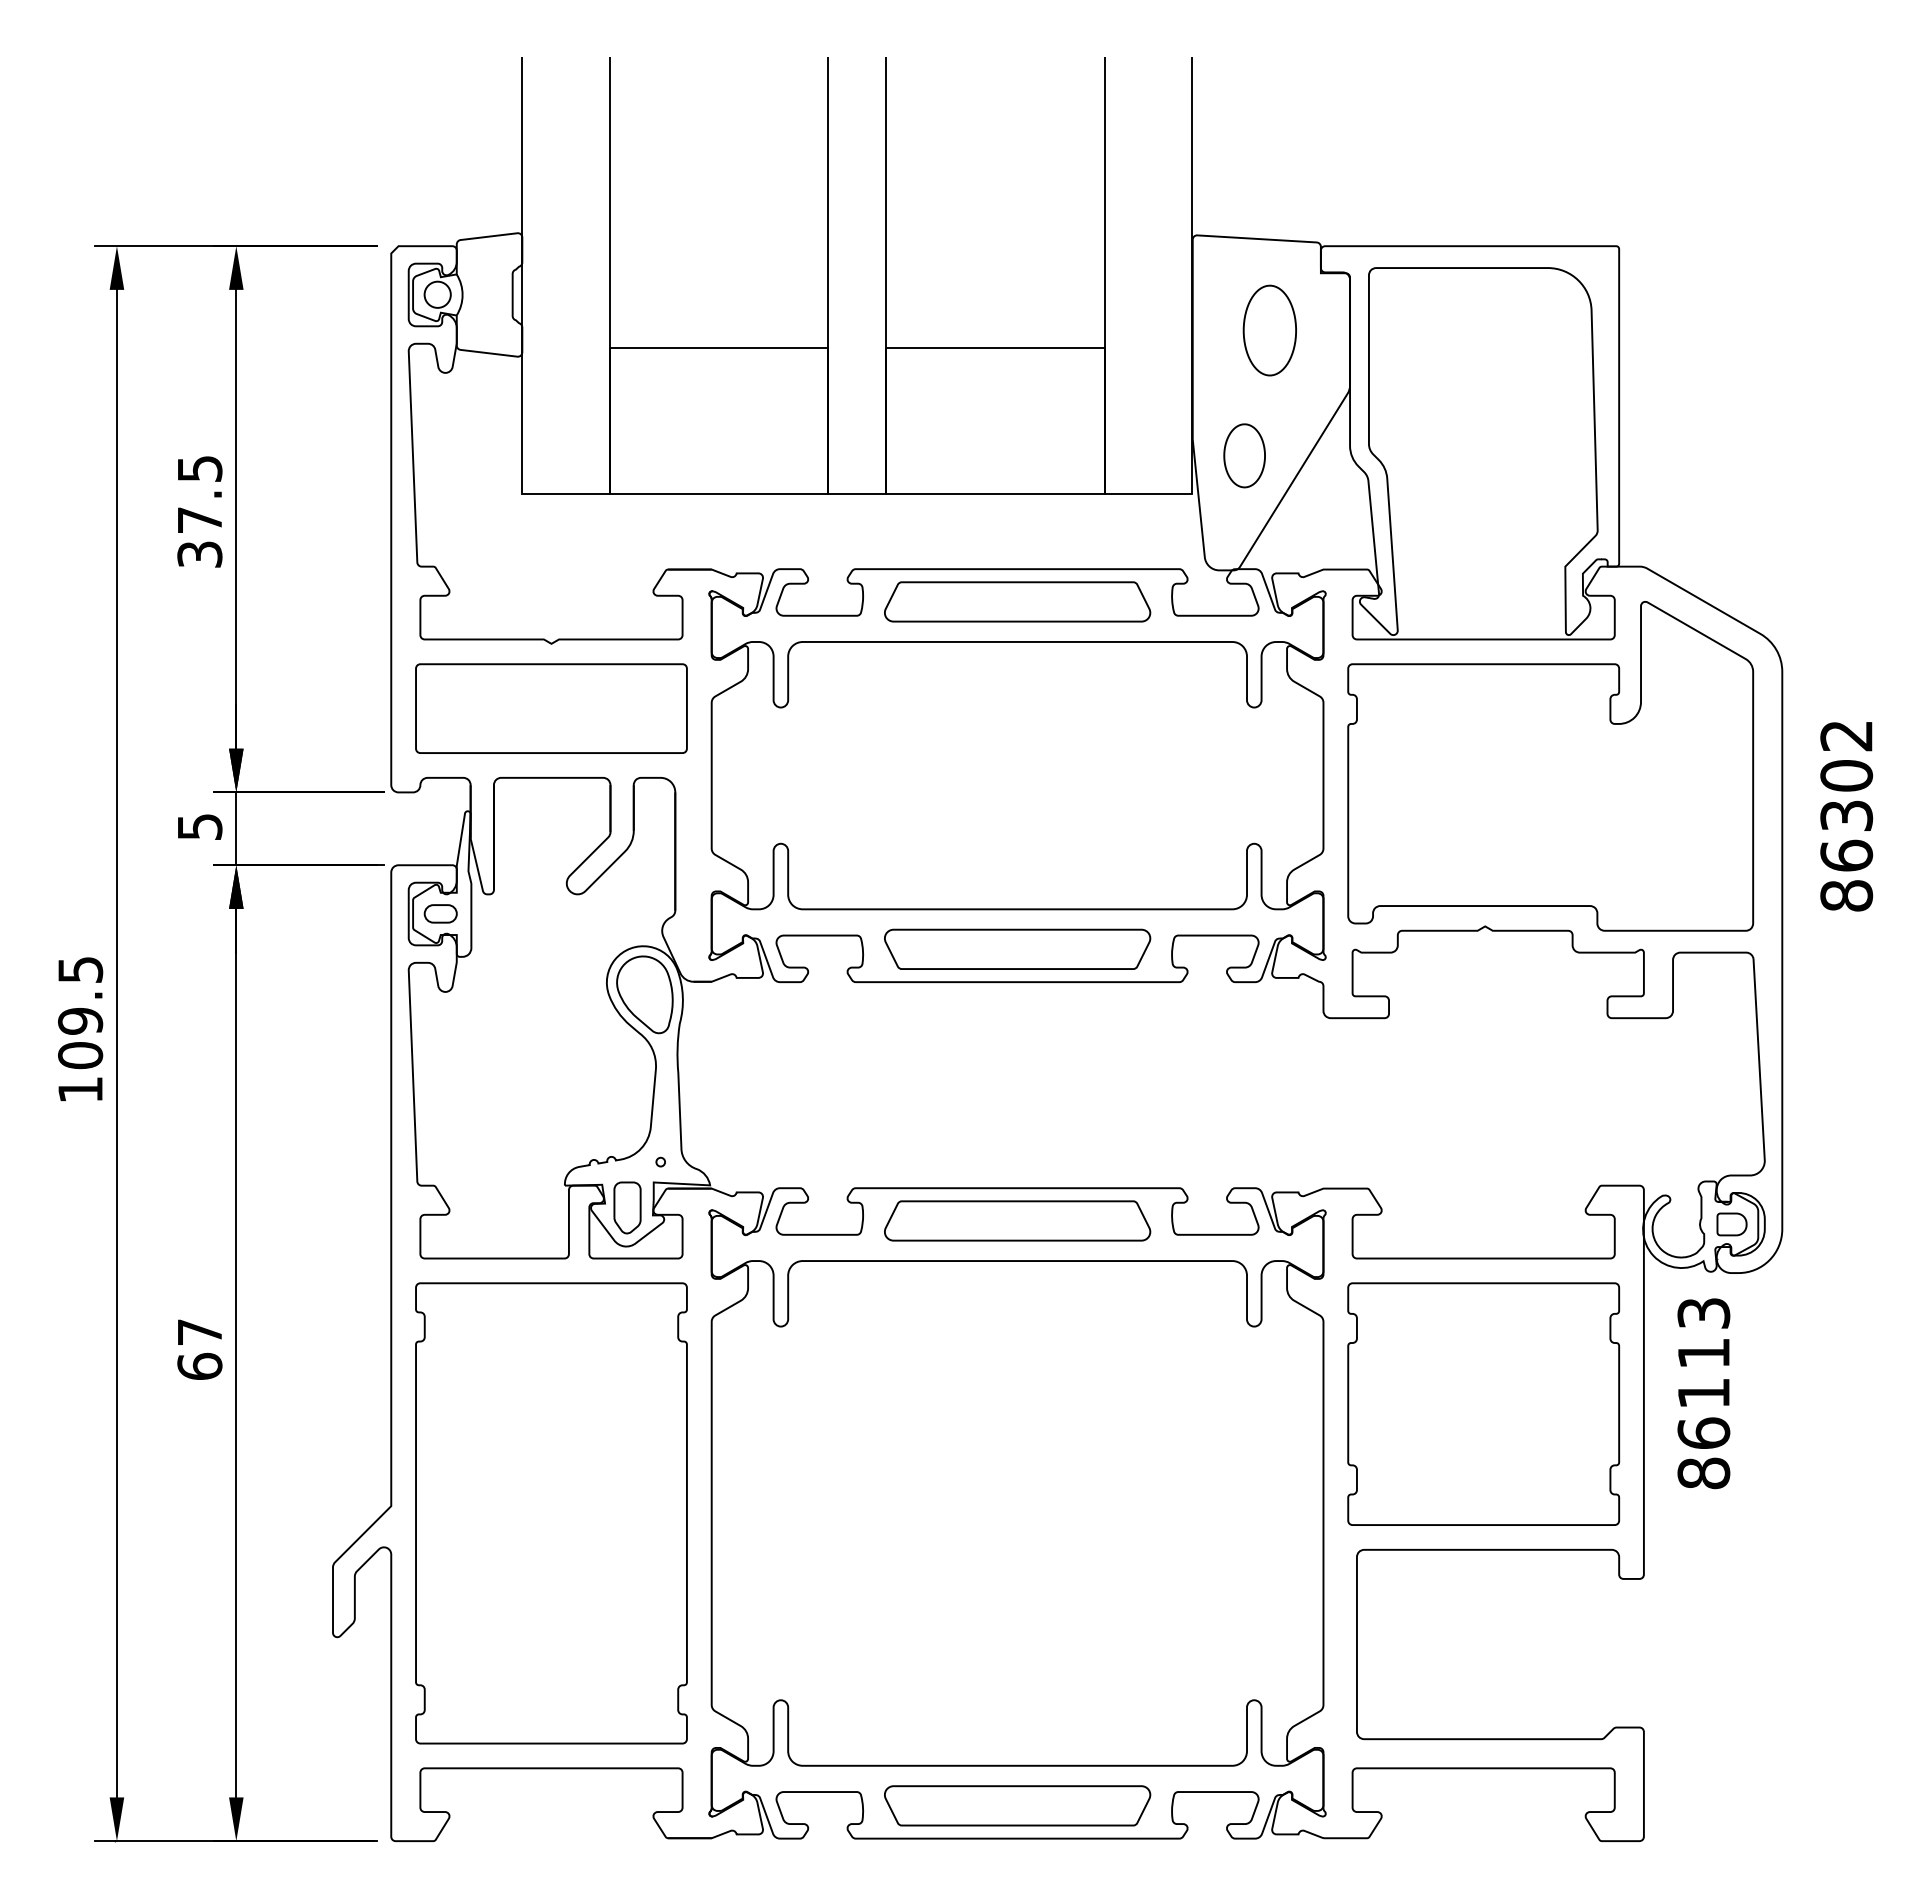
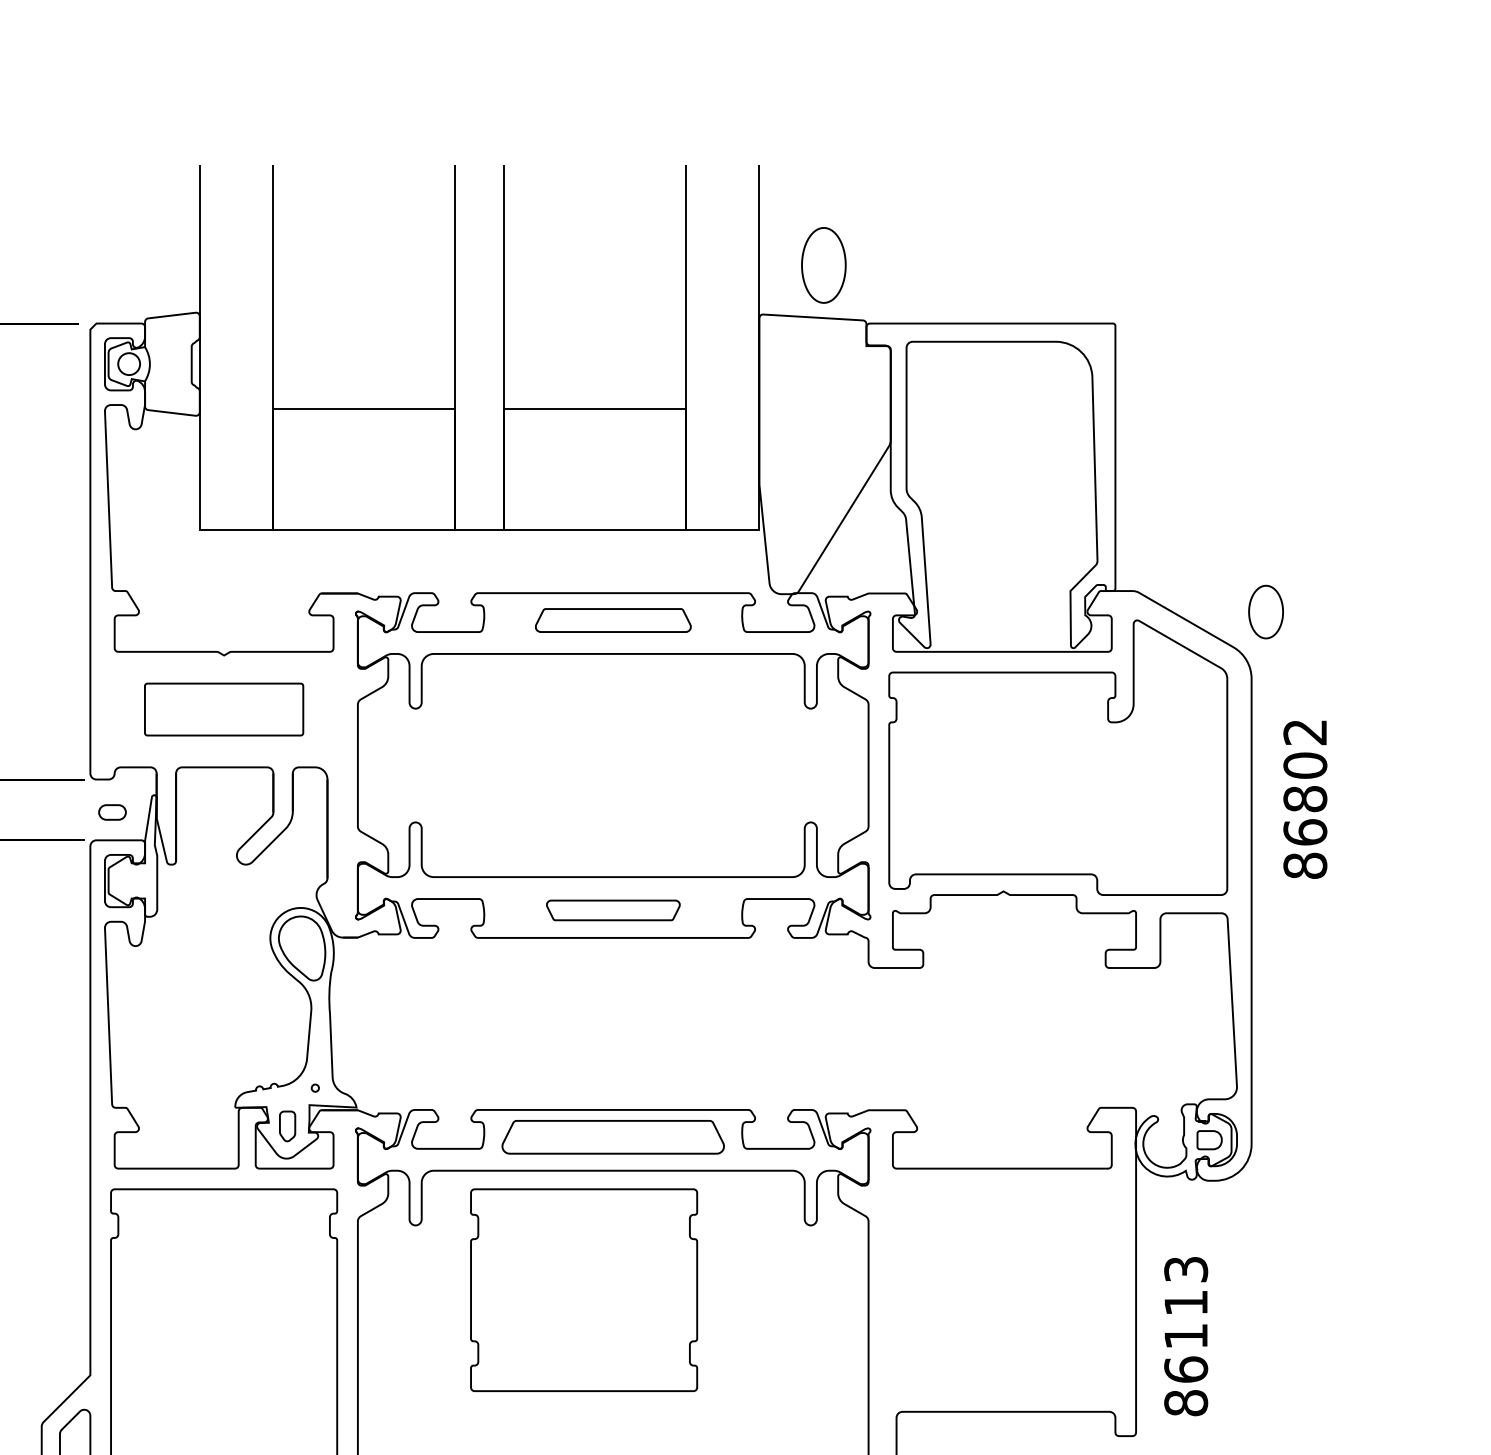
part: (1269, 330) -> (823, 265), moved
part: (1244, 455) -> (1265, 611), moved
part: (1017, 601) -> (613, 620), size x0.7
part: (551, 708) -> (224, 709), size x0.7
text: (1846, 815) -> (1305, 798), 86302 -> 86802
part: (440, 913) -> (112, 812), moved
part: (1017, 948) -> (613, 909), size x0.6
part: (627, 1207) -> (287, 1126), size x0.7
text: (1703, 1393) -> (1185, 1336), moved
part: (1483, 1403) -> (583, 1289), moved

